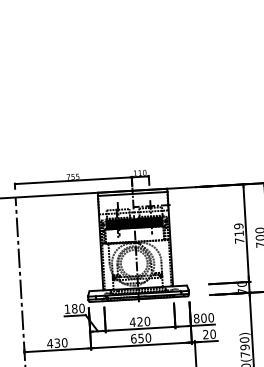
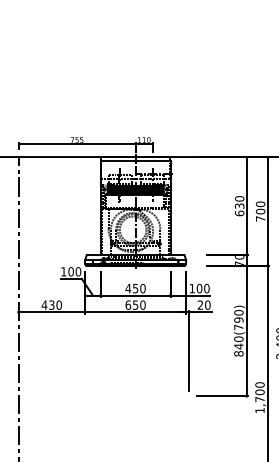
text: (239, 233) -> (239, 206), 719 -> 630
text: (74, 308) -> (70, 271), 180 -> 100
text: (196, 318) -> (192, 288), 800 -> 100
text: (139, 321) -> (135, 288), 420 -> 450

